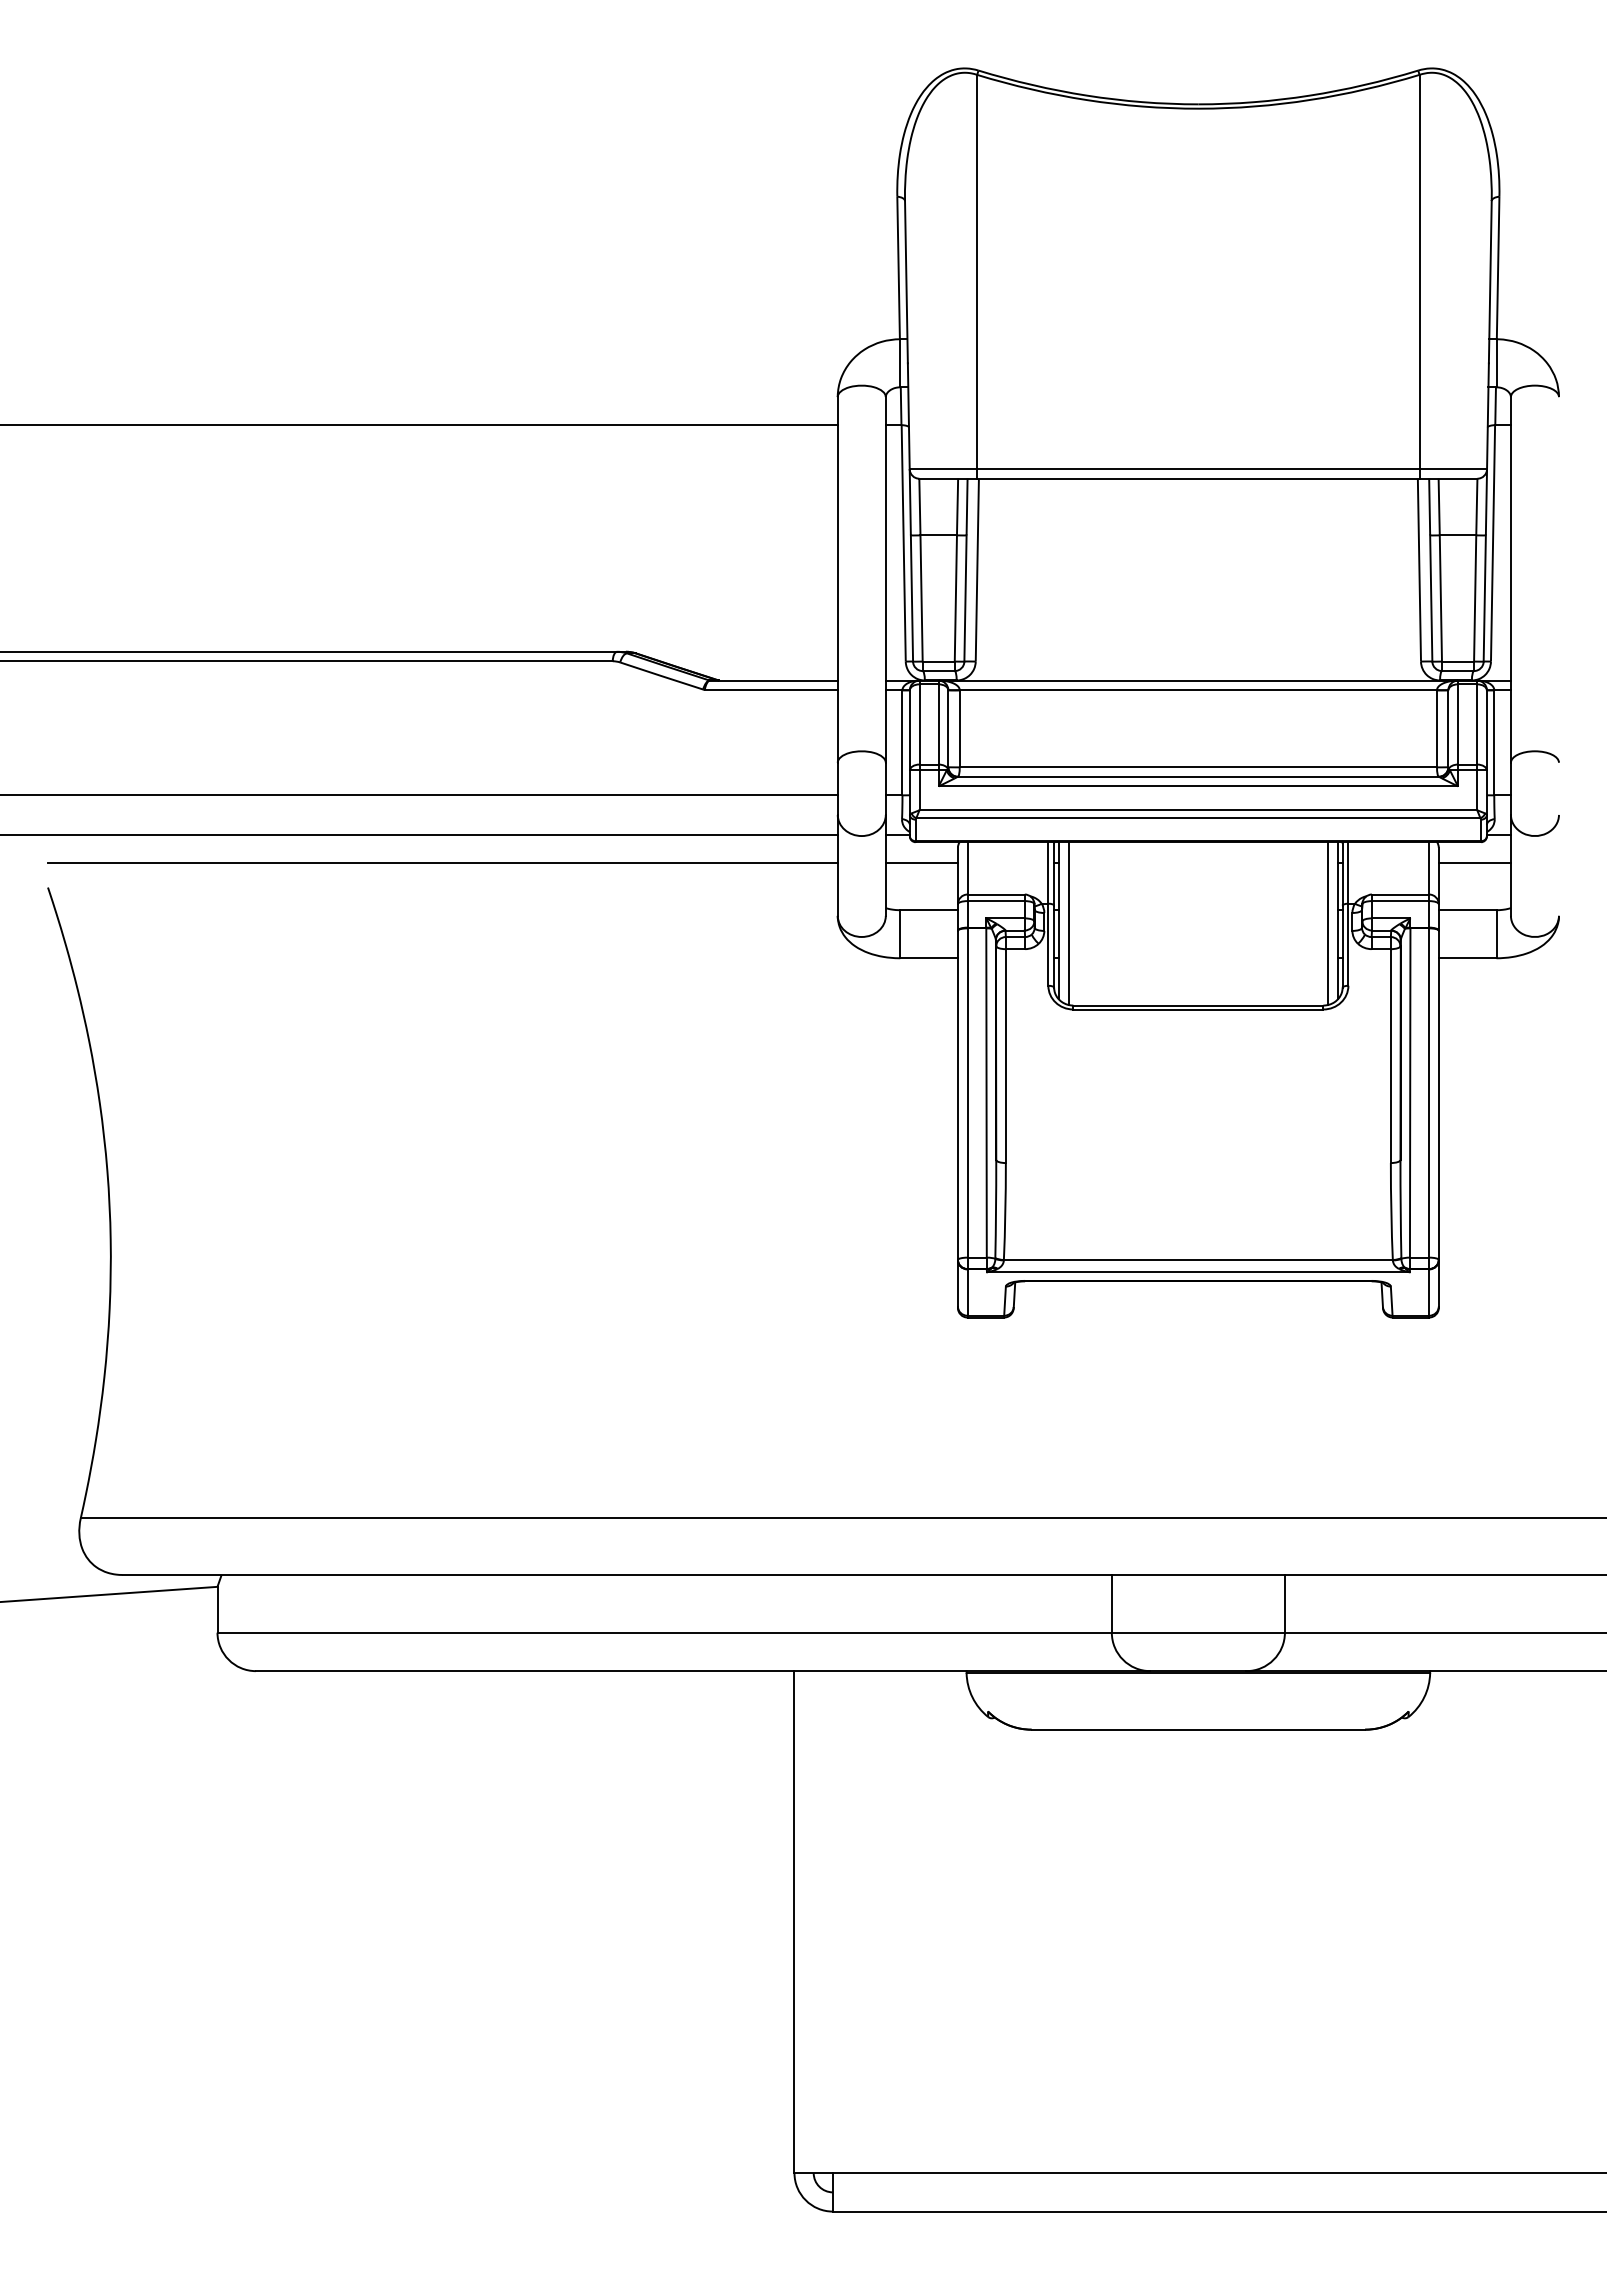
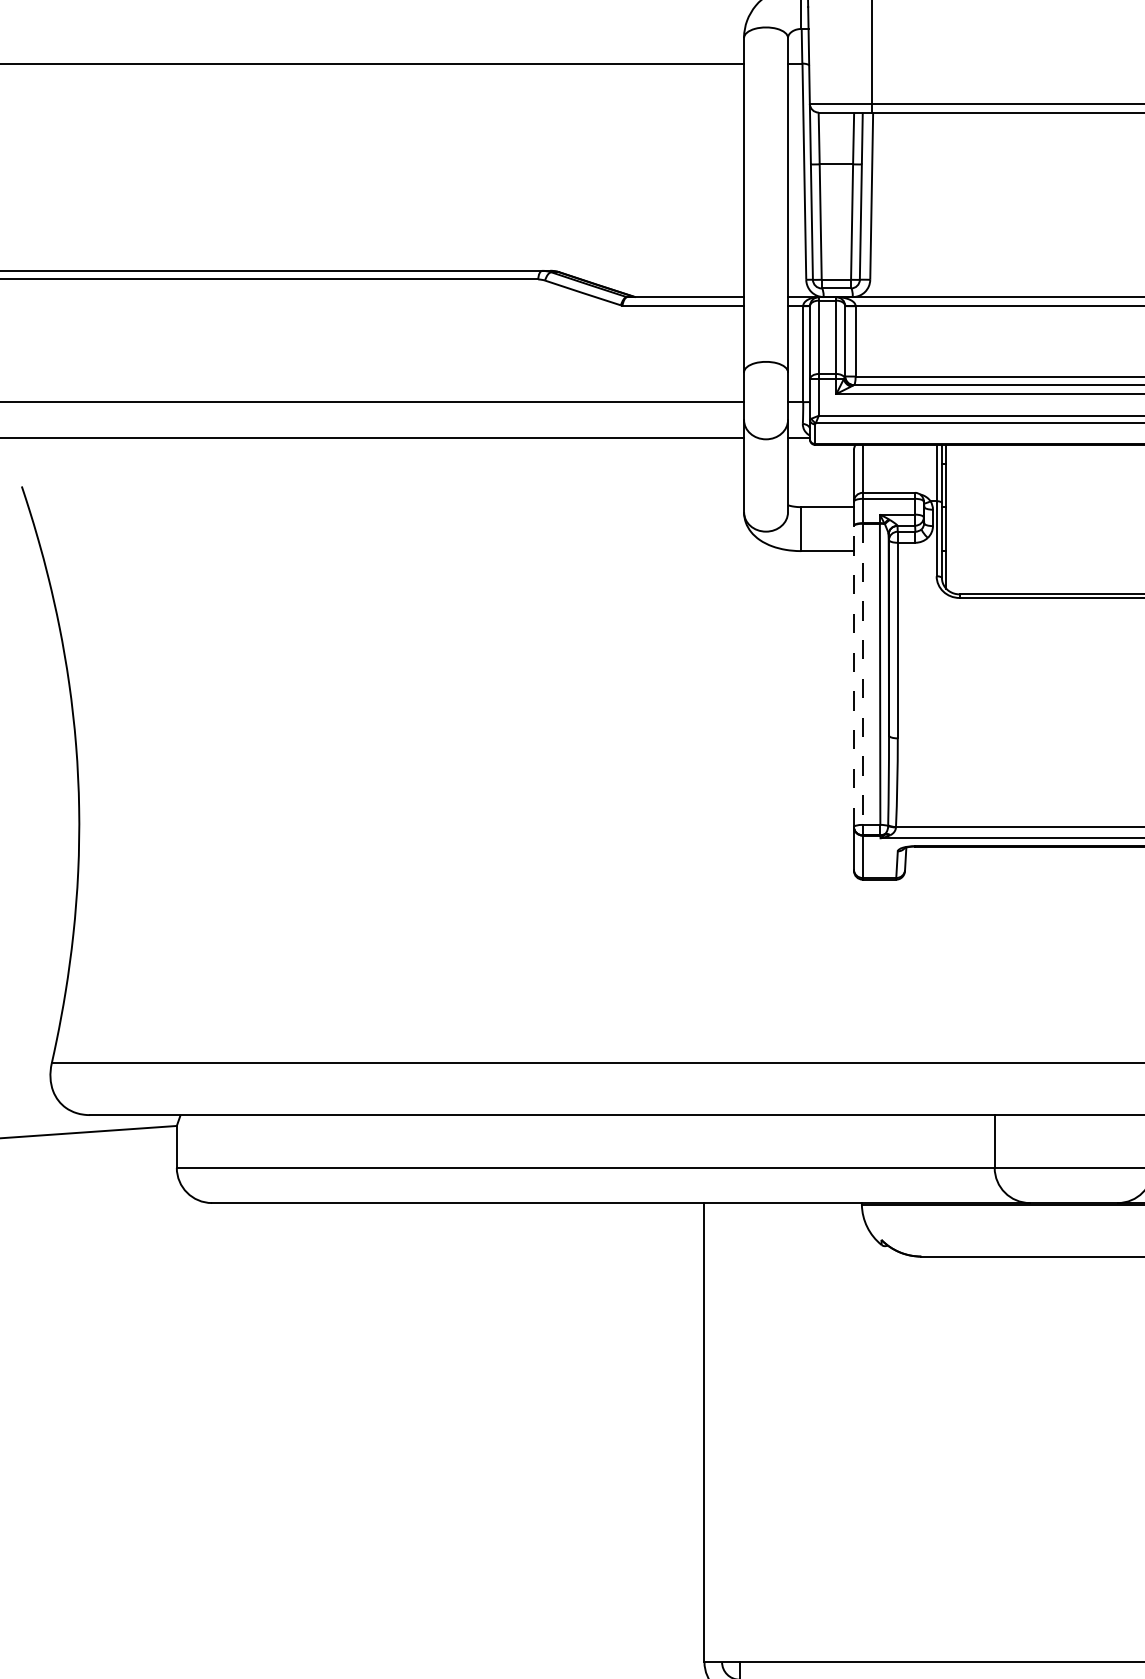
line: (442, 862) -> (382, 463), removed
line: (921, 862) -> (820, 463), removed
line: (1068, 923) -> (955, 519), removed
line: (967, 1093) -> (862, 674), solid -> dashed
line: (957, 1095) -> (853, 676), solid -> dashed

